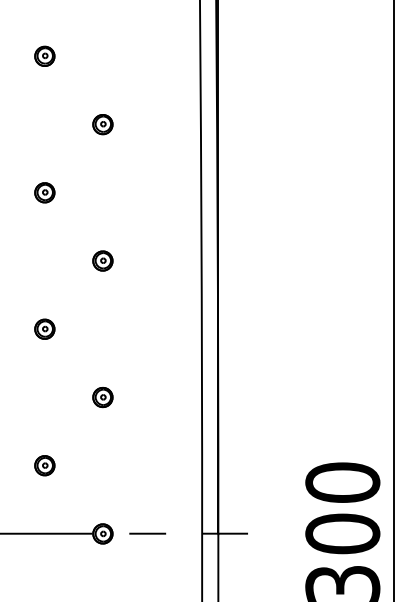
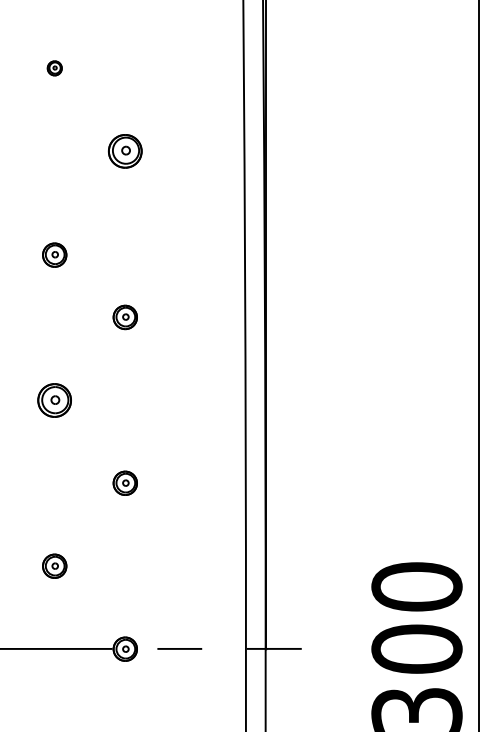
part: (44, 55) -> (54, 67), size x0.6
part: (102, 124) -> (124, 151), size x1.4
part: (44, 192) -> (54, 254), moved
part: (44, 328) -> (54, 399), size x1.4

